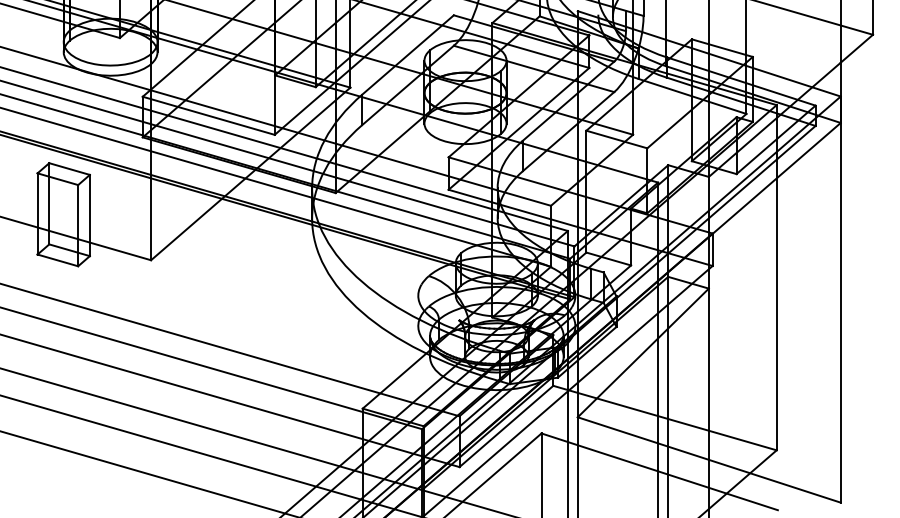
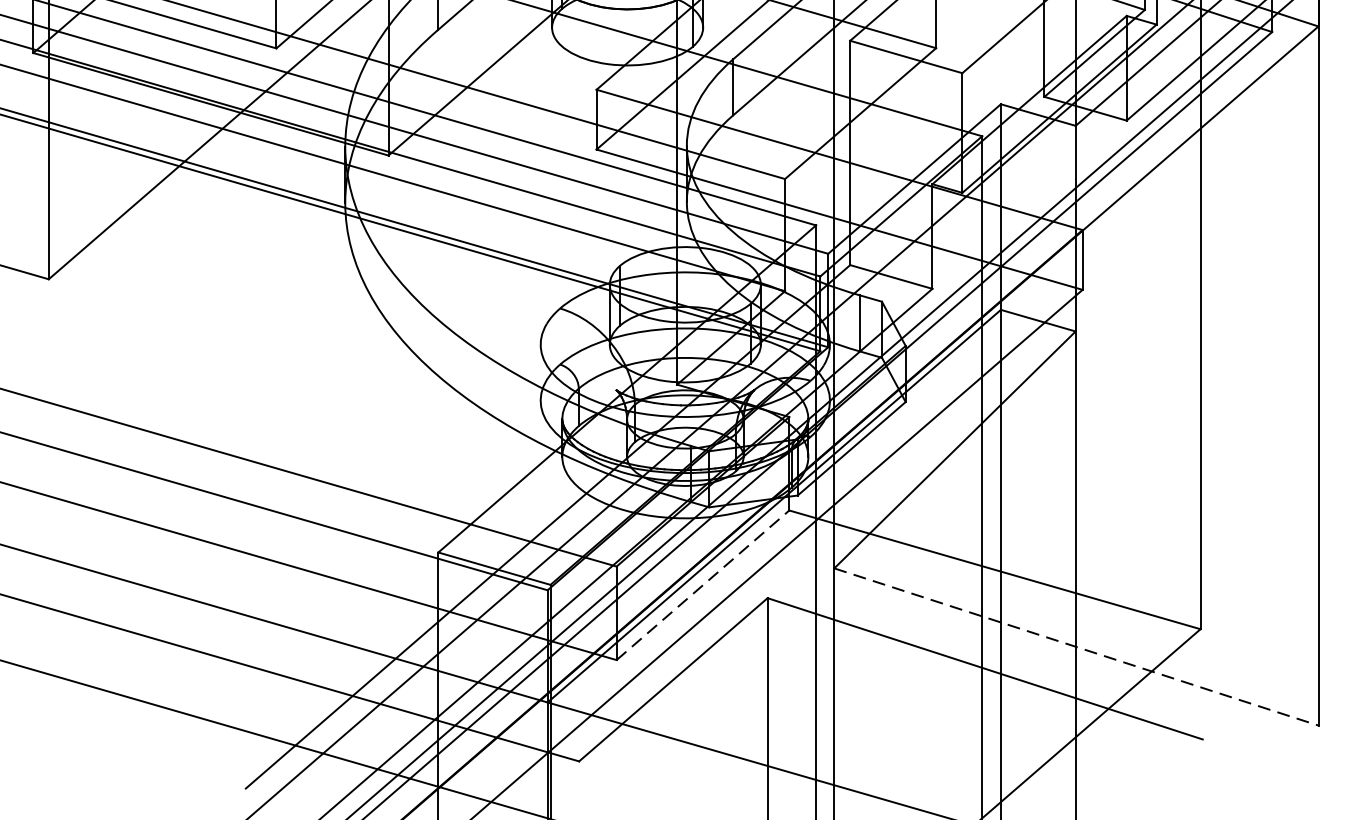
line: (506, 426) -> (703, 585), solid -> dashed
line: (709, 460) -> (1076, 647), solid -> dashed

